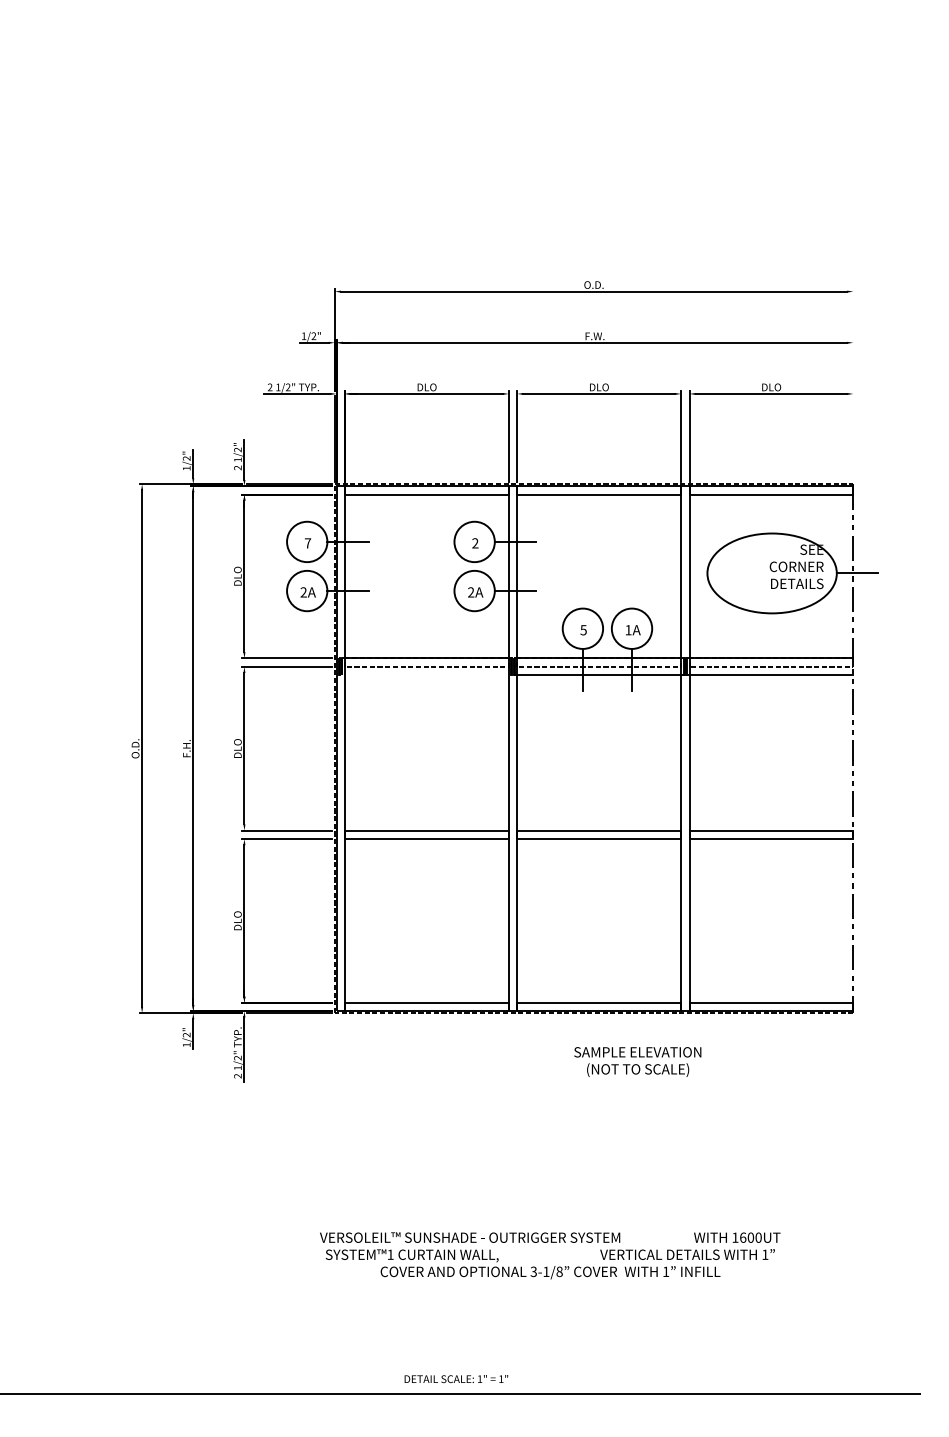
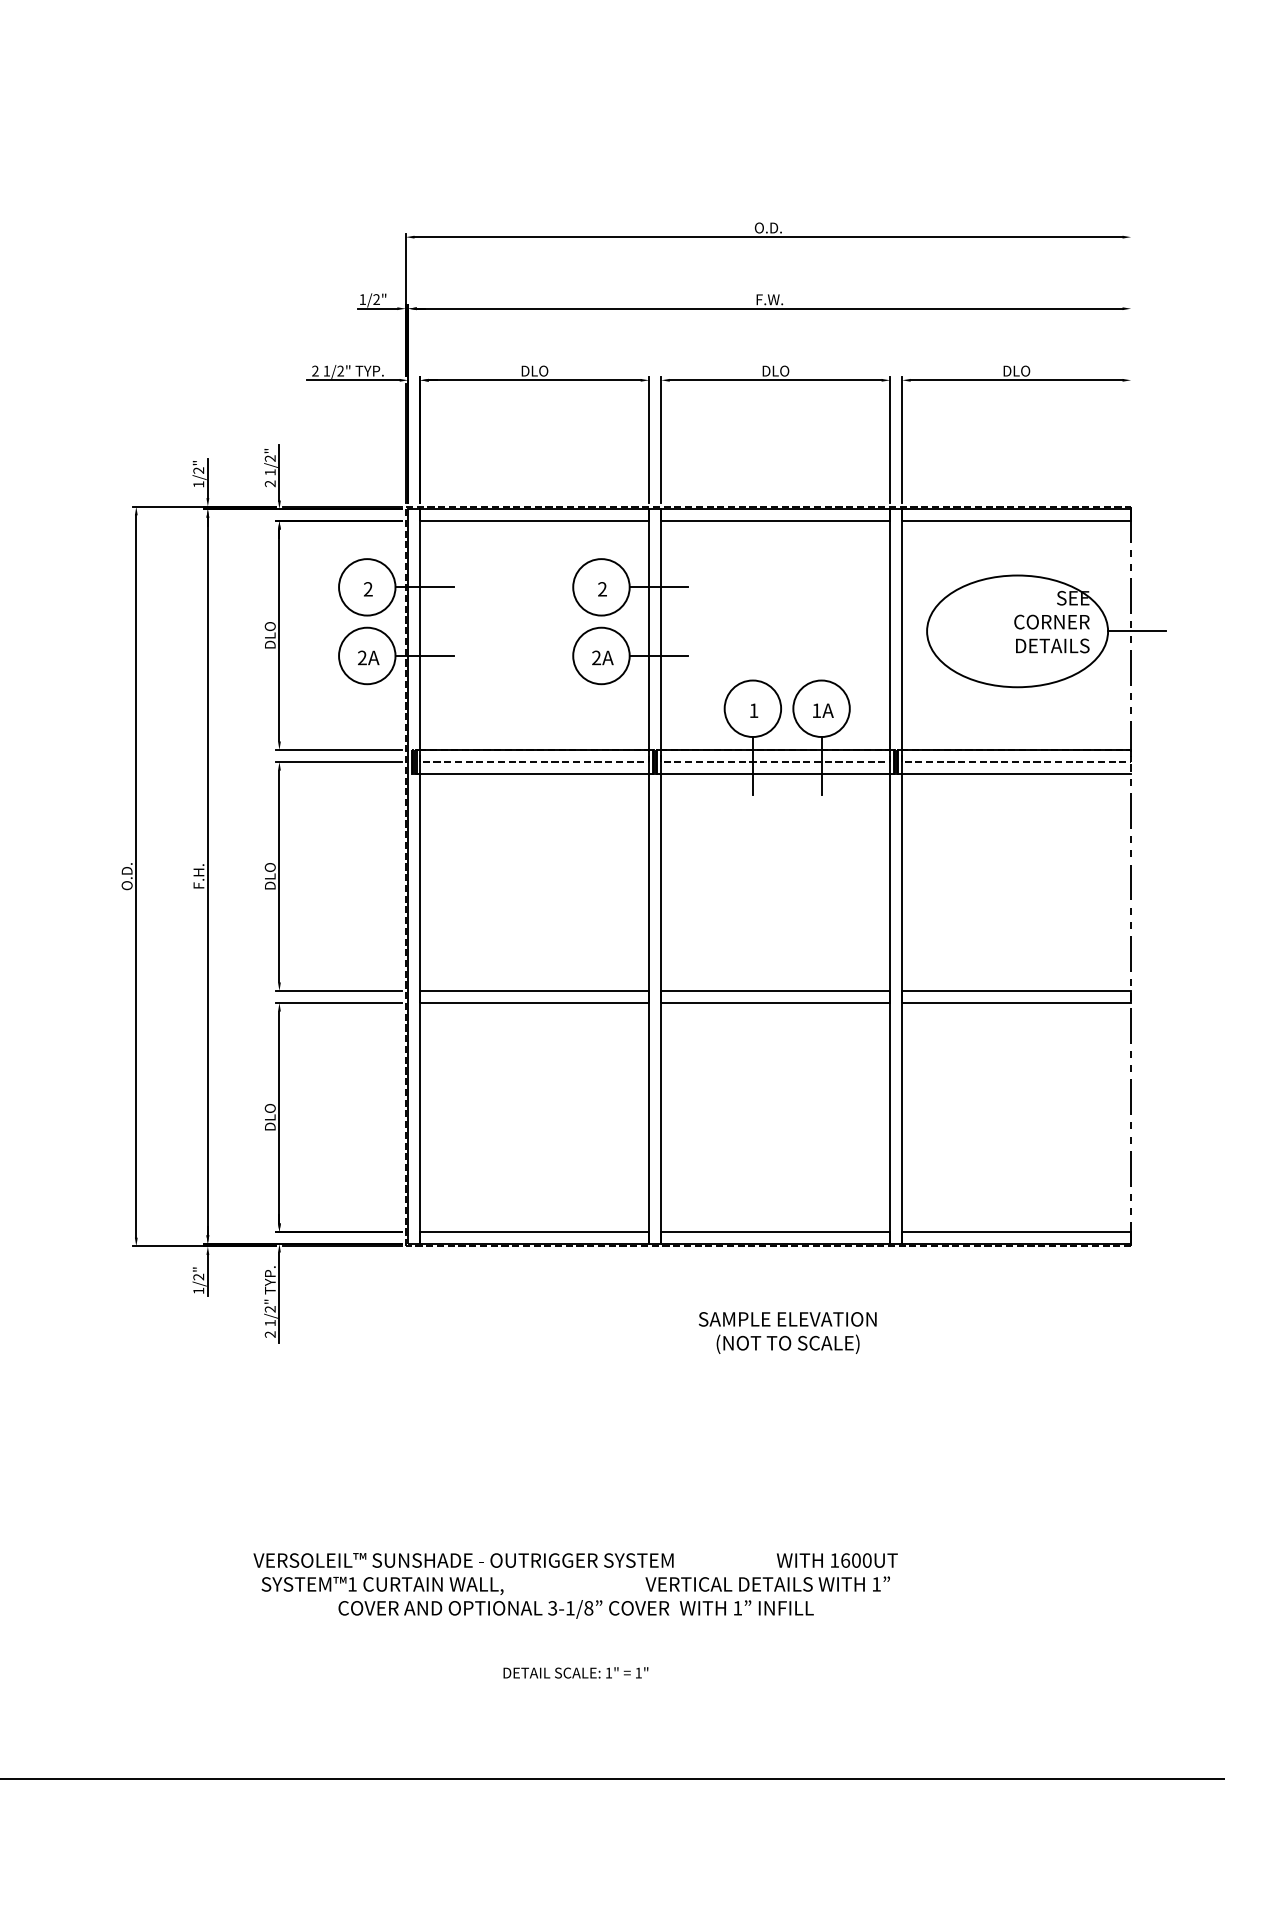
text: (307, 543) -> (367, 589), 7 -> 2
text: (583, 630) -> (753, 711), 5 -> 1
line: (426, 675) -> (534, 774), added
text: (637, 1061) -> (787, 1332), moved
text: (550, 1255) -> (576, 1585), moved
text: (456, 1379) -> (576, 1673), moved

